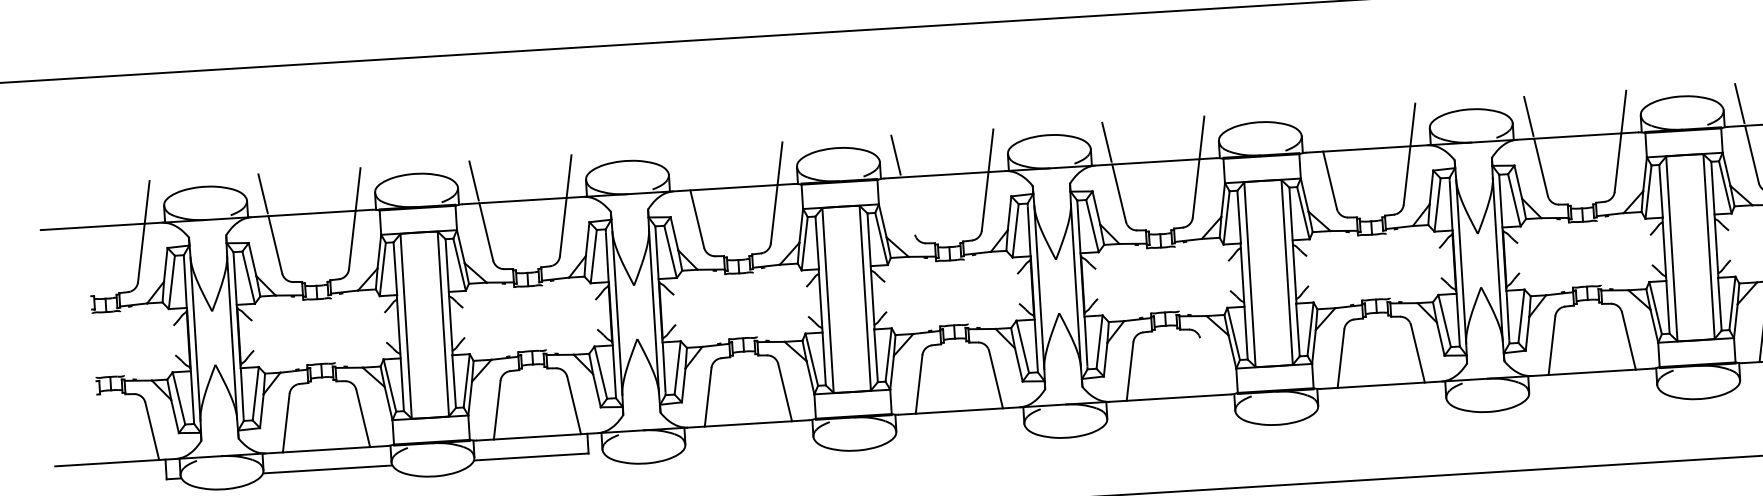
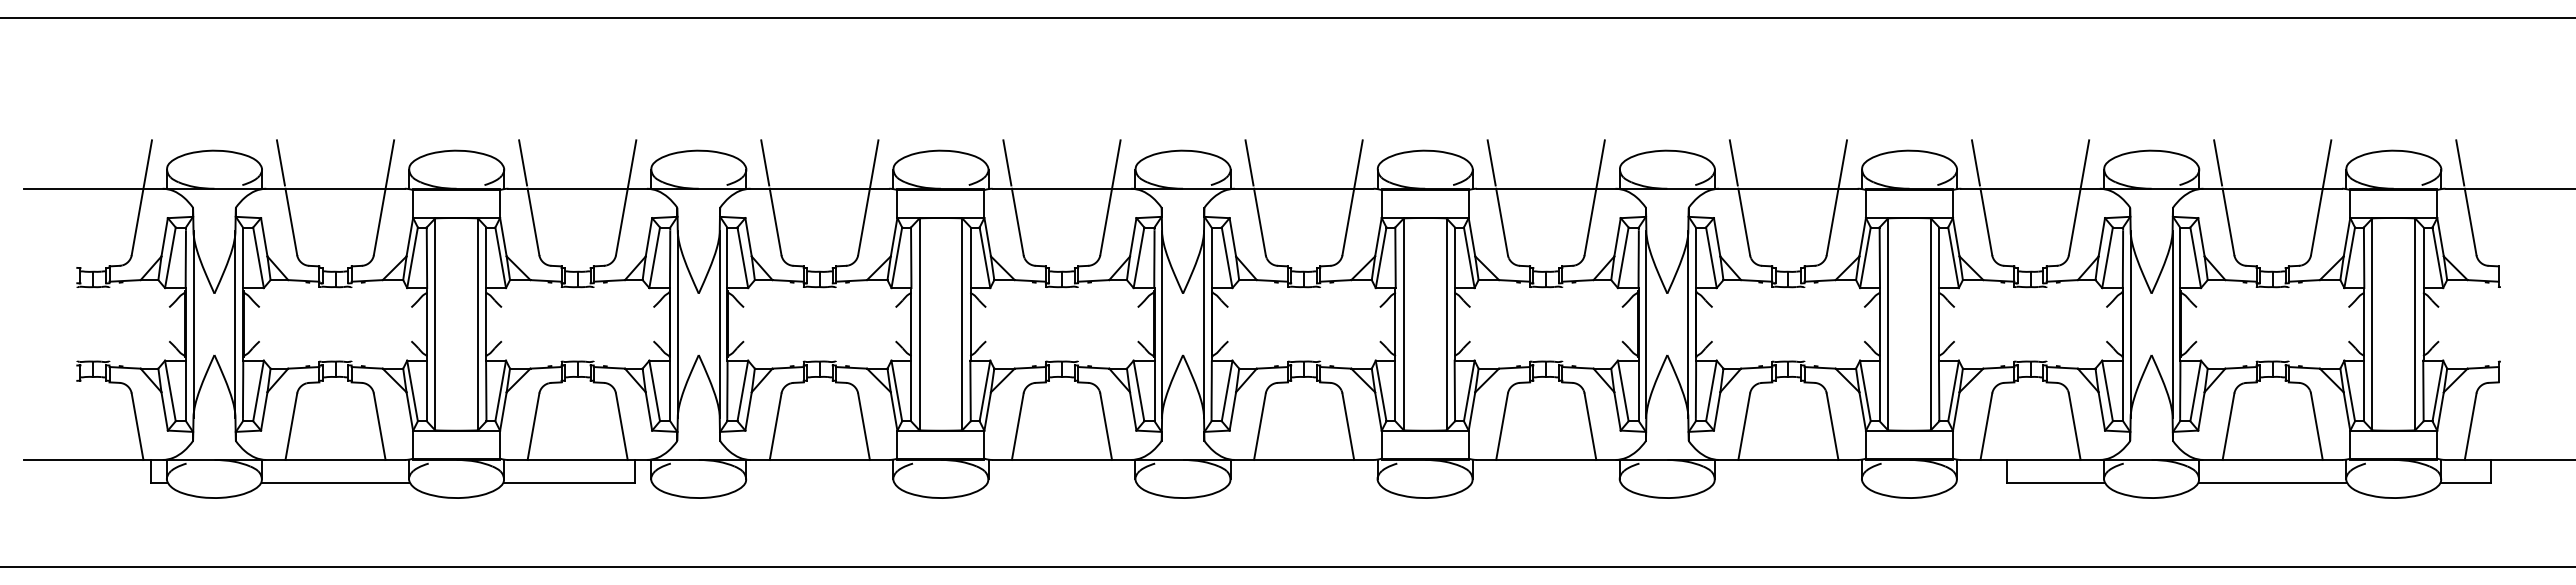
line: (1317, 129) -> (1491, 162), added
line: (685, 167) -> (765, 162), added
line: (907, 205) -> (1017, 221), added
line: (1207, 366) -> (1348, 426), added

